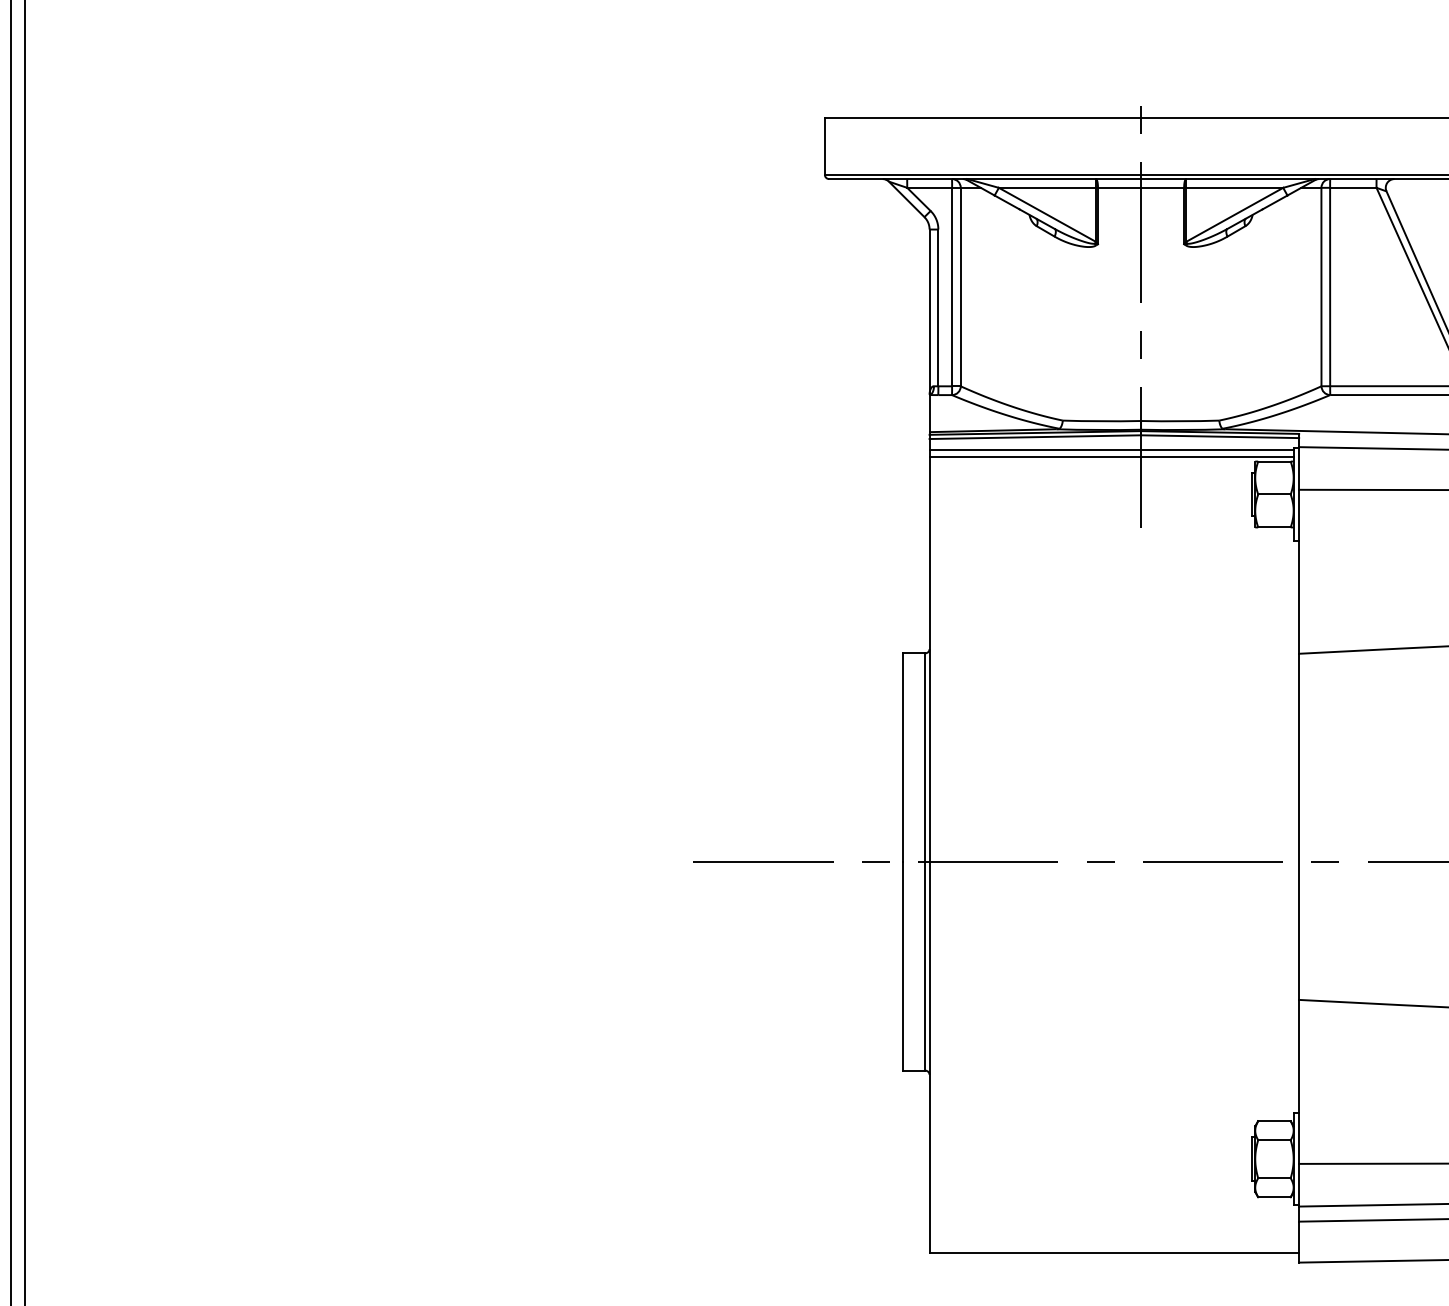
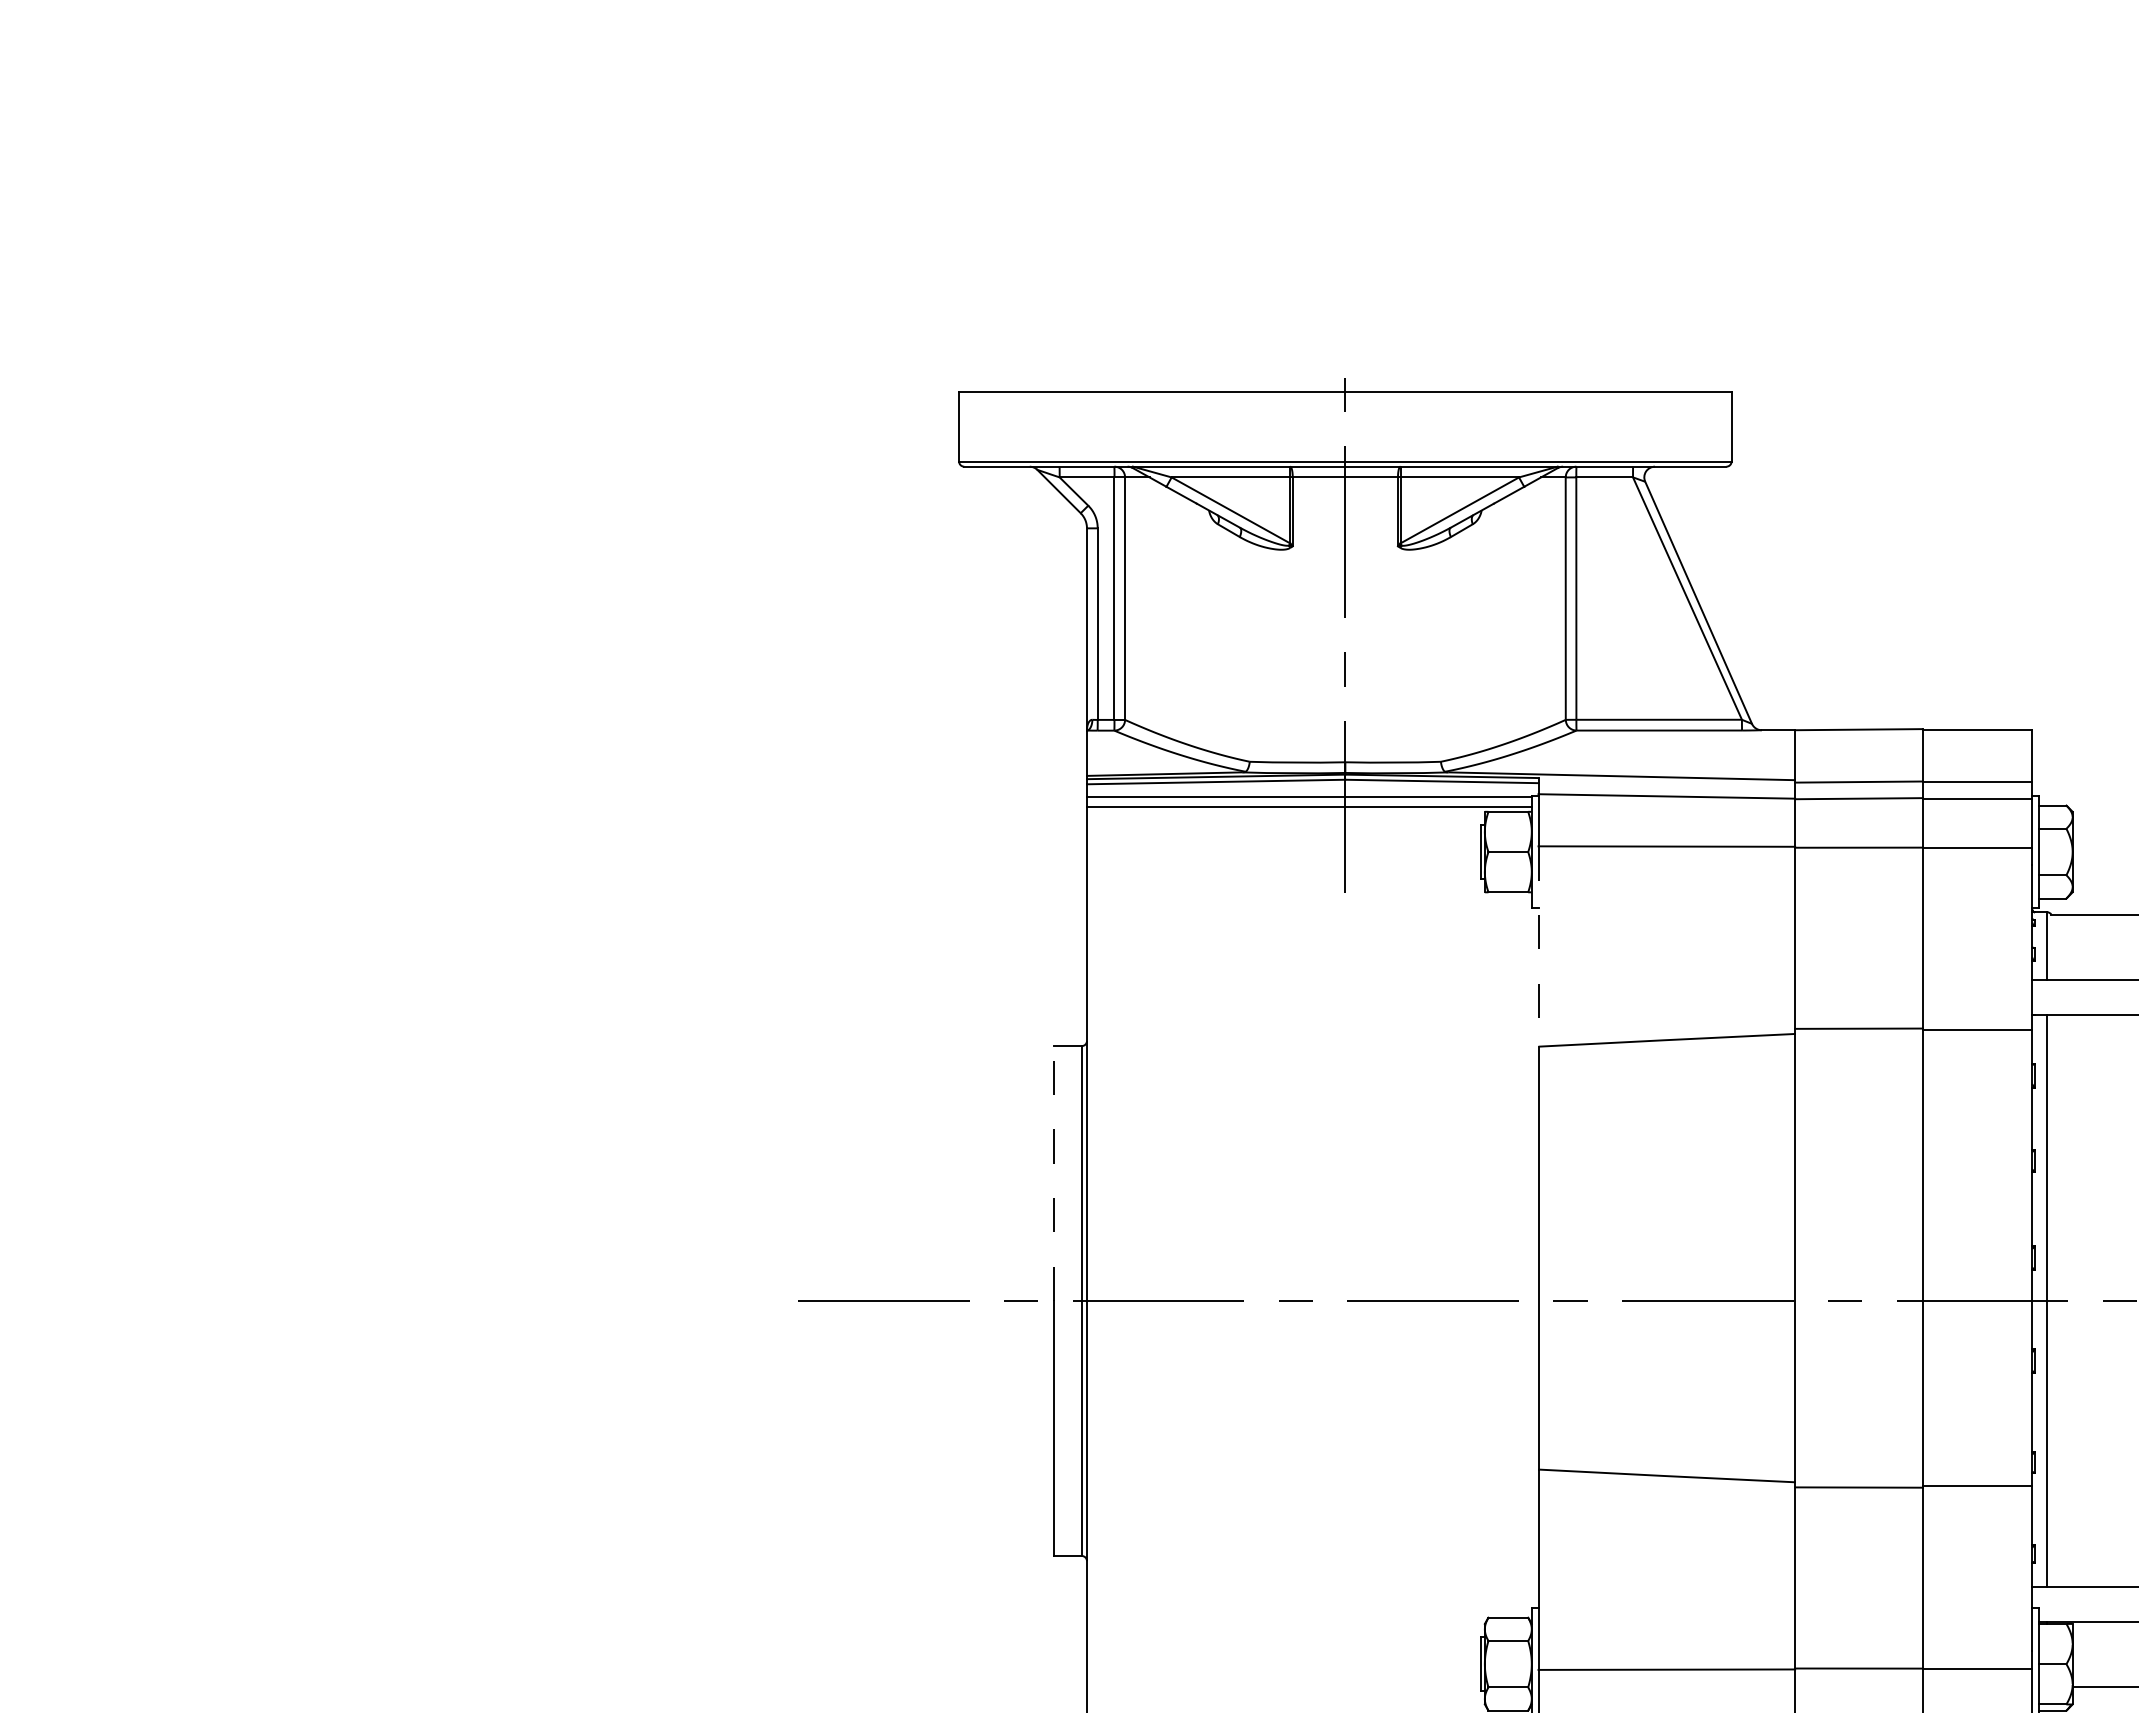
line: (1299, 572) -> (1538, 947), solid -> dashed
line: (902, 757) -> (1054, 1173), solid -> dashed

